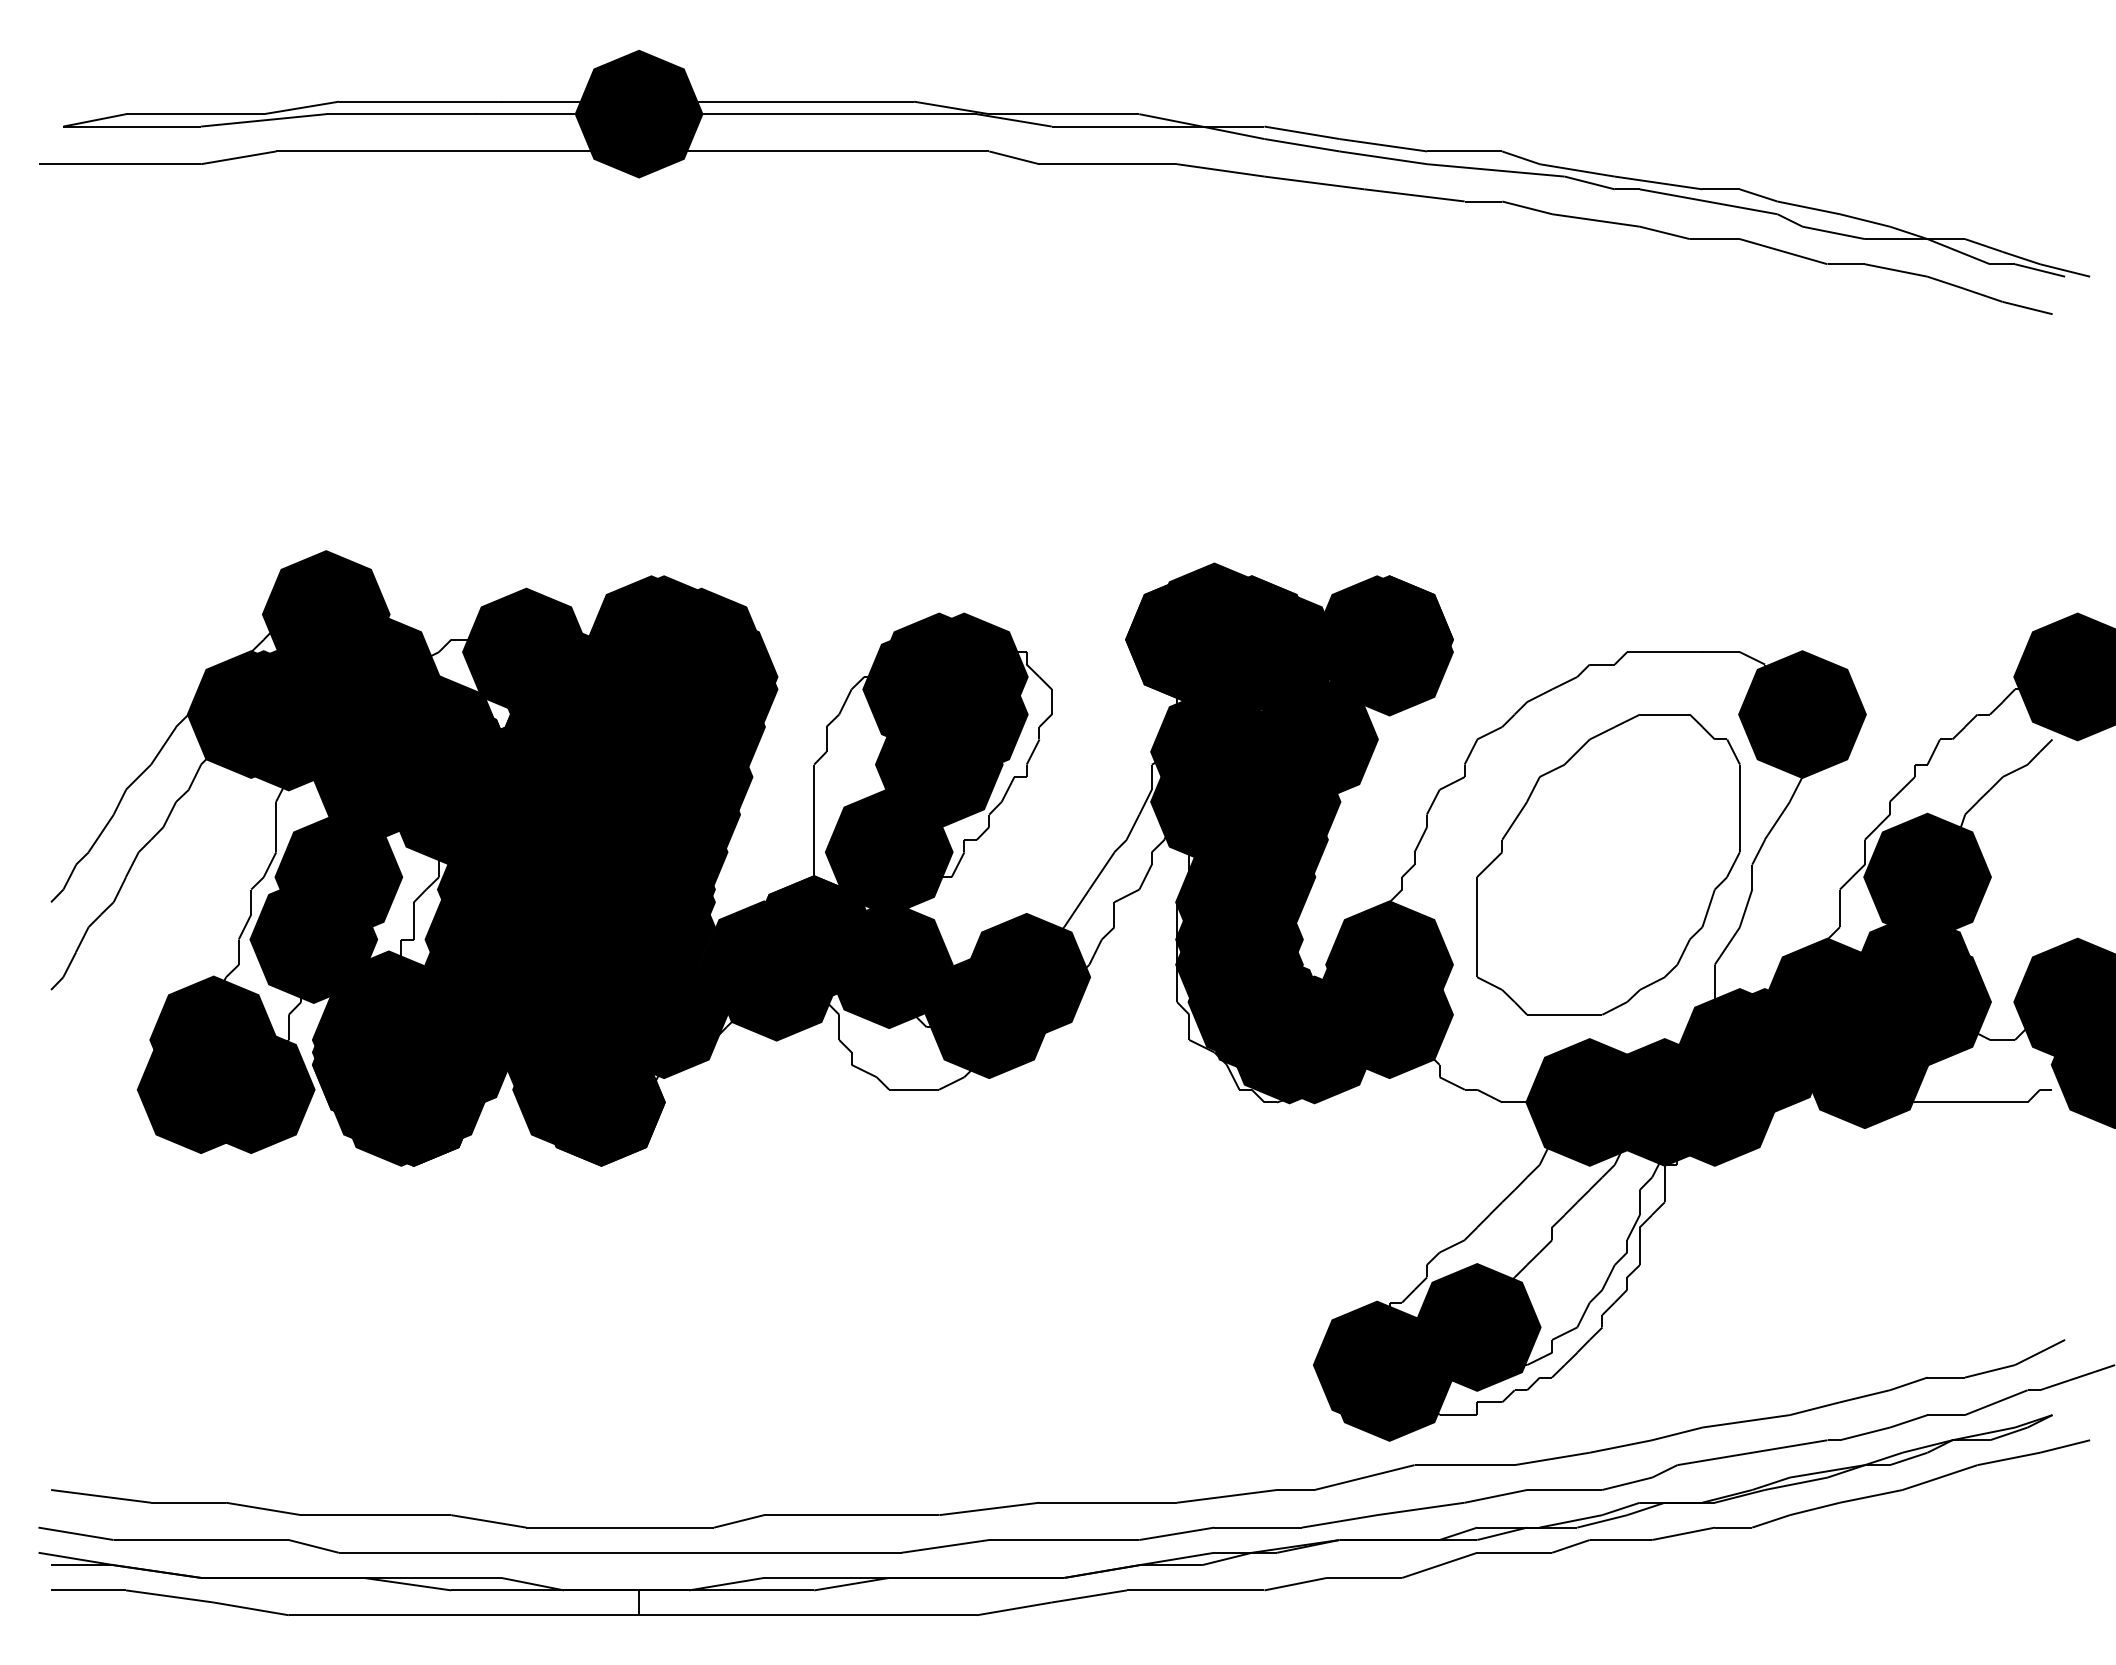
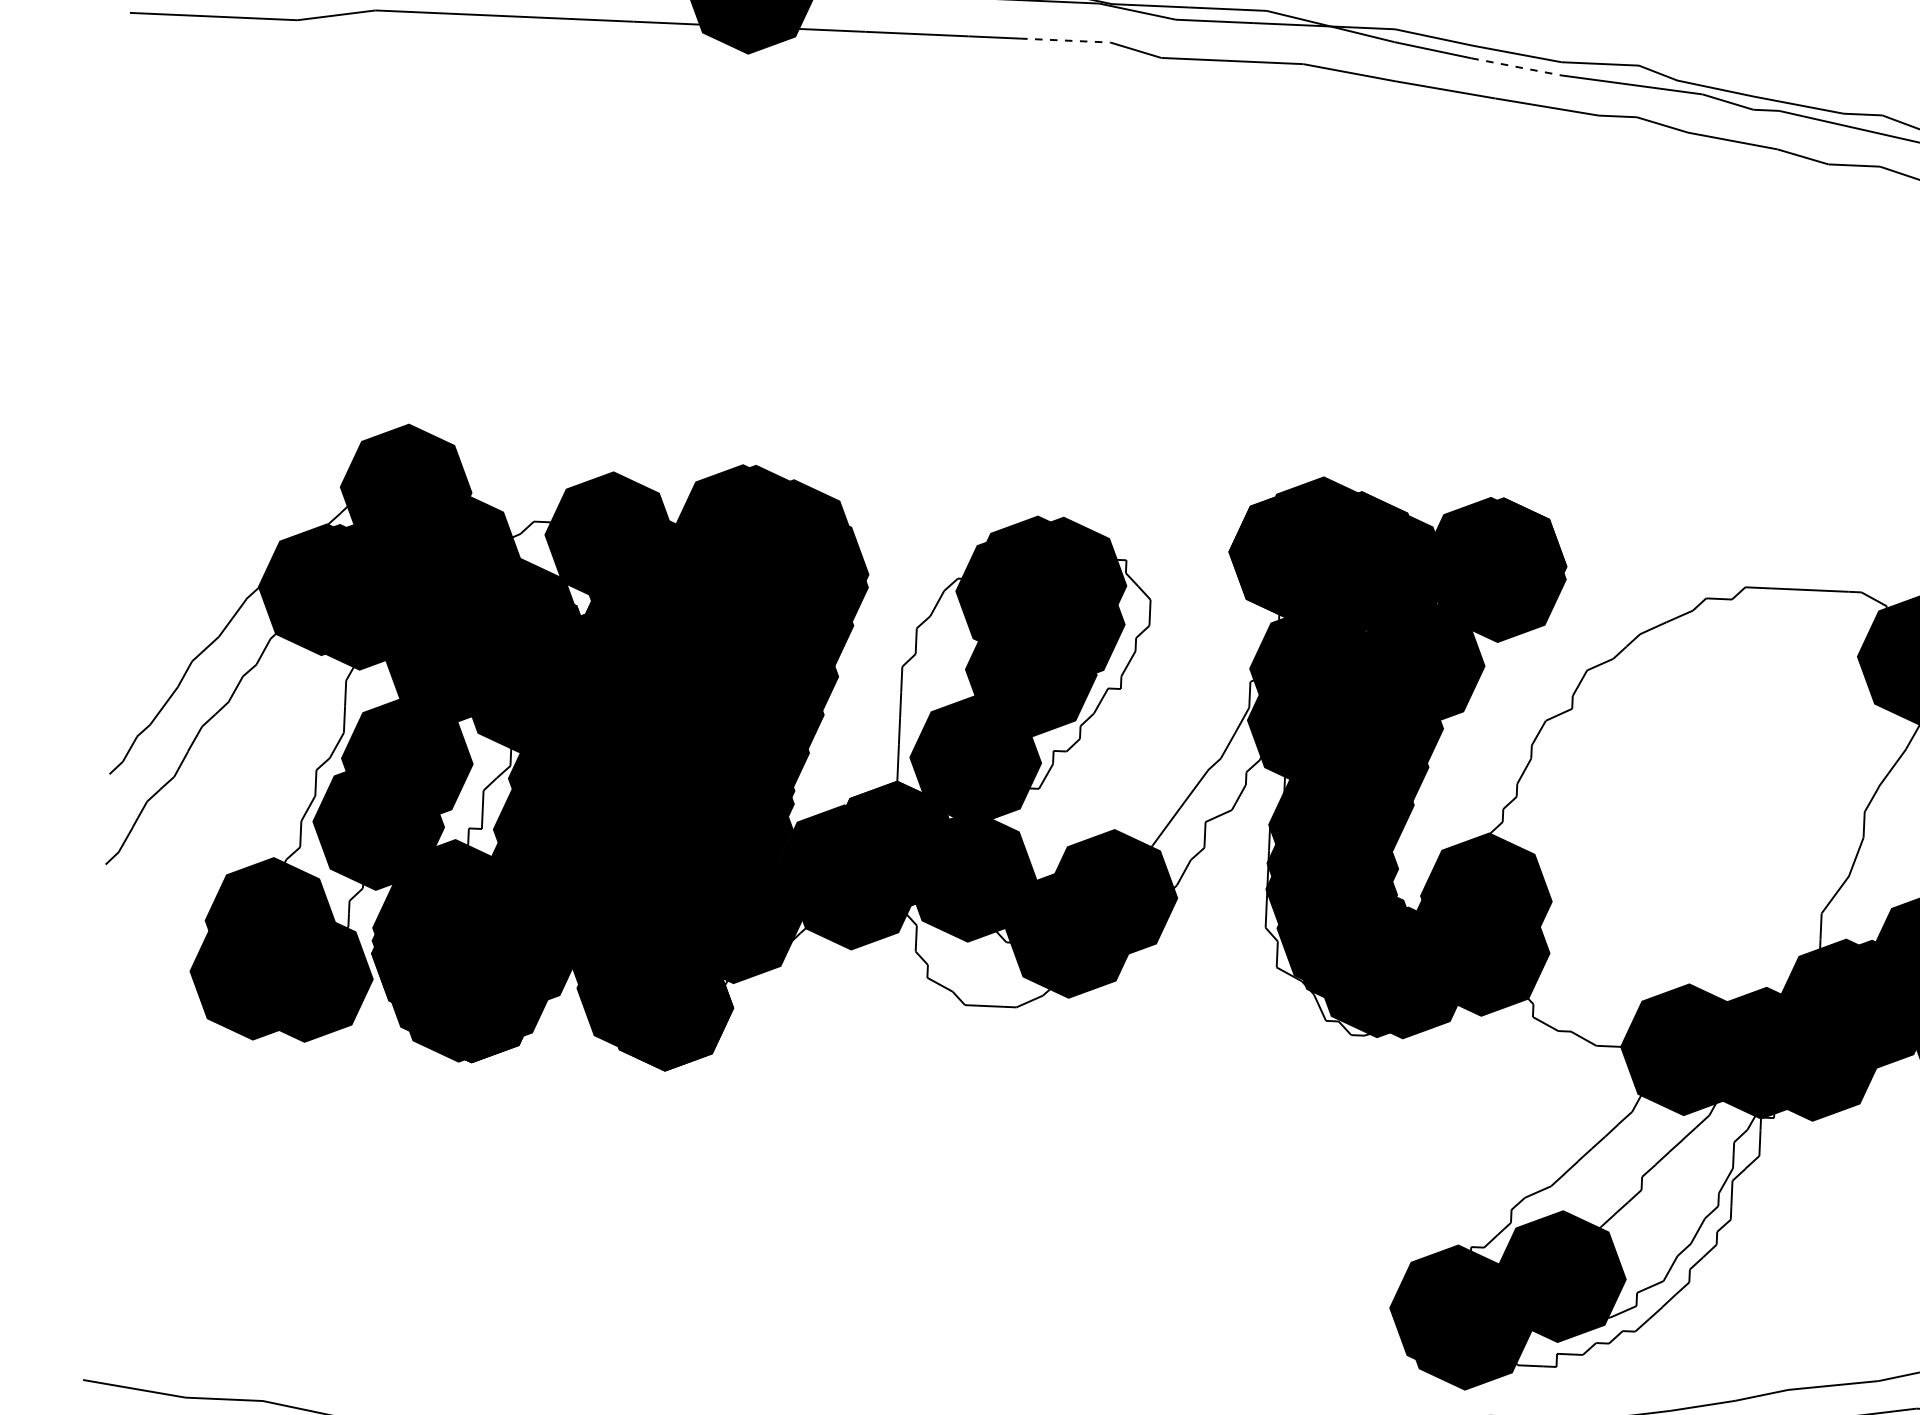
line: (945, 151) -> (1065, 40), solid -> dashed
line: (1383, 157) -> (1516, 66), solid -> dashed
part: (1608, 864) -> (1716, 805), removed

